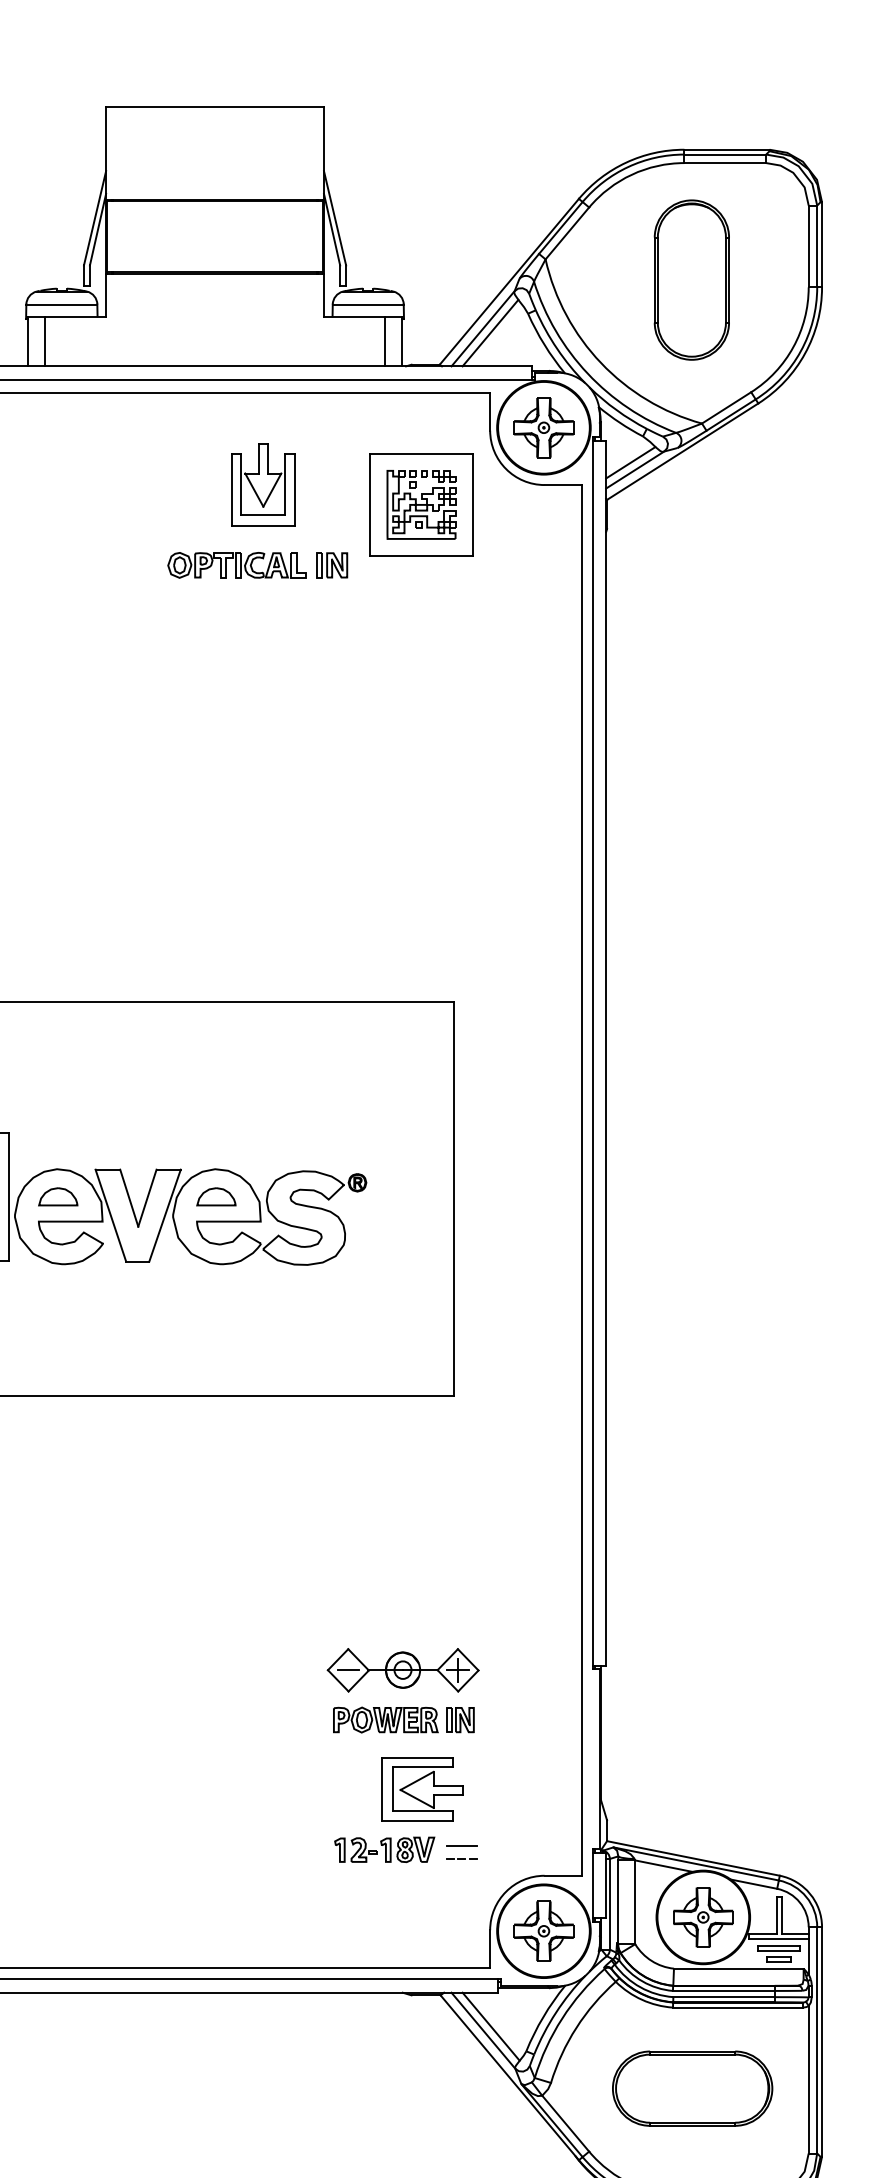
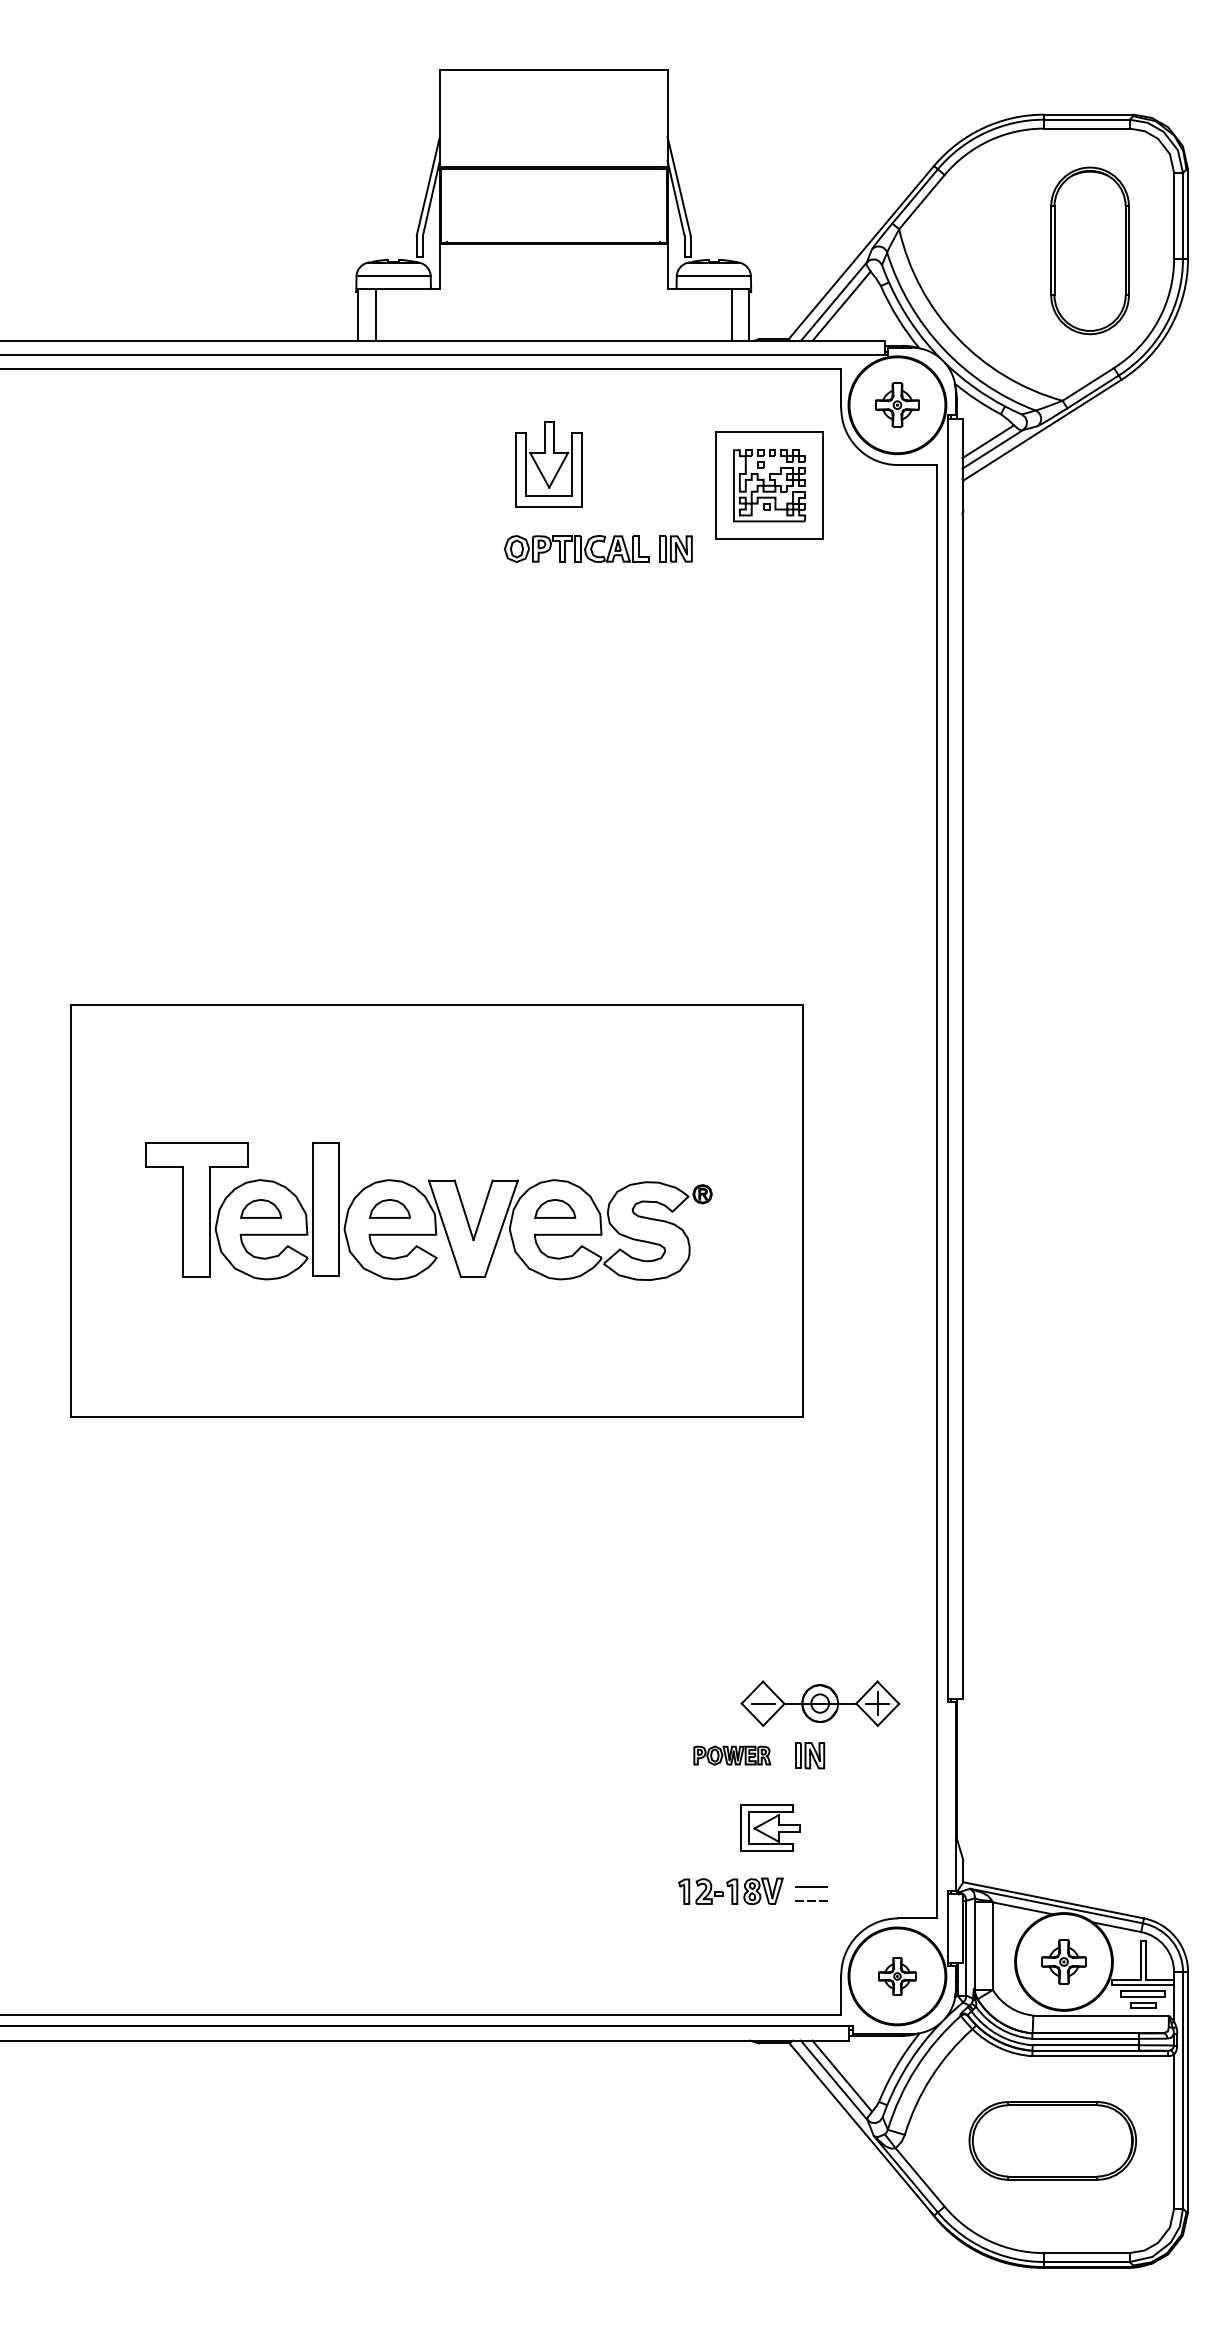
part: (691, 279) -> (1089, 250), moved
part: (543, 427) -> (897, 404), size x0.7
part: (262, 484) -> (548, 464), moved
part: (403, 1670) -> (820, 1703), moved
part: (386, 1719) -> (732, 1755), size x0.7
part: (422, 1788) -> (770, 1827), size x0.7
part: (702, 1916) -> (1063, 1961), size x0.7
part: (543, 1931) -> (897, 1976), size x0.6

